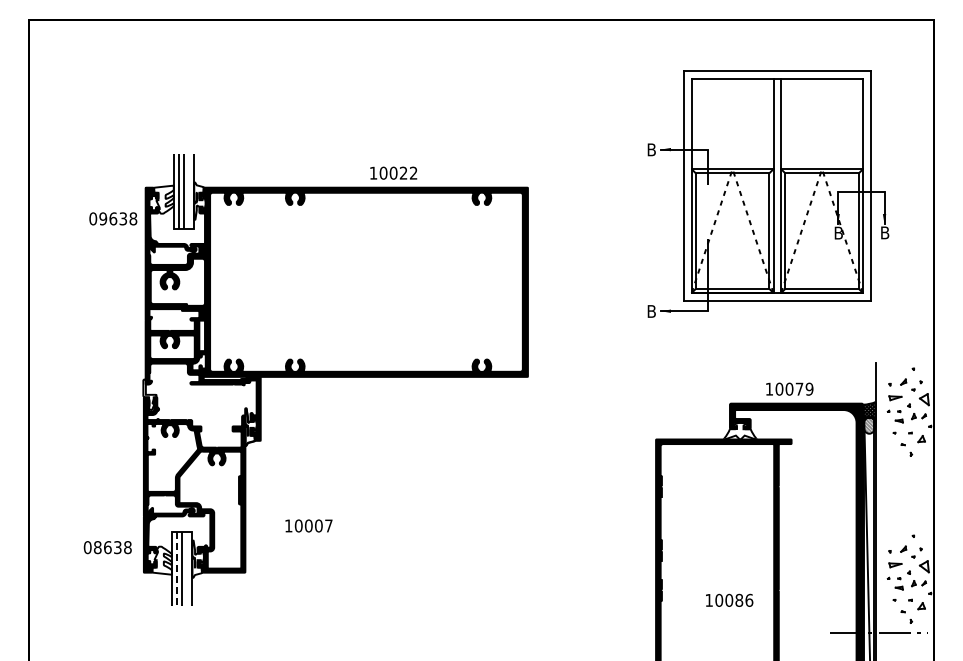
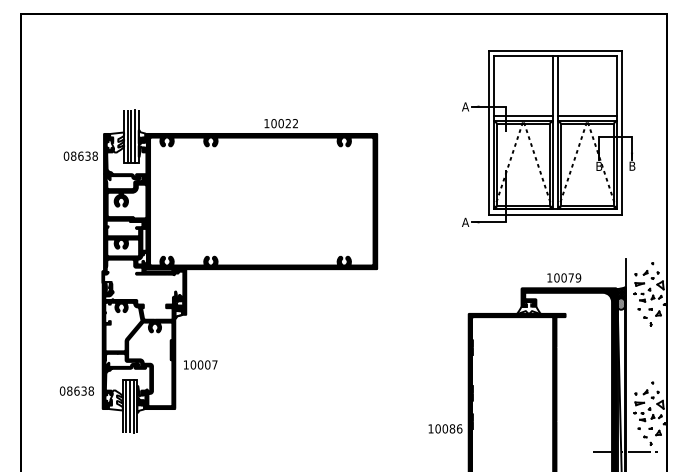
text: (651, 149) -> (465, 106), B -> A
line: (732, 162) -> (523, 115), added
line: (822, 162) -> (587, 115), added
line: (189, 191) -> (135, 136), added
text: (103, 218) -> (73, 155), 09638 -> 08638
text: (651, 311) -> (465, 222), B -> A
text: (308, 525) -> (200, 364), moved
line: (187, 568) -> (133, 406), added
line: (177, 569) -> (126, 406), dashed -> solid
text: (729, 599) -> (445, 428), moved

